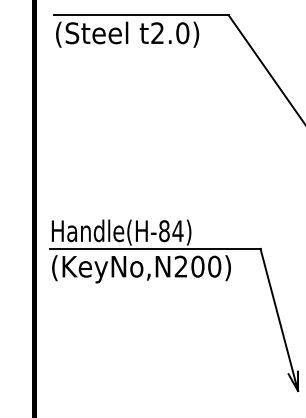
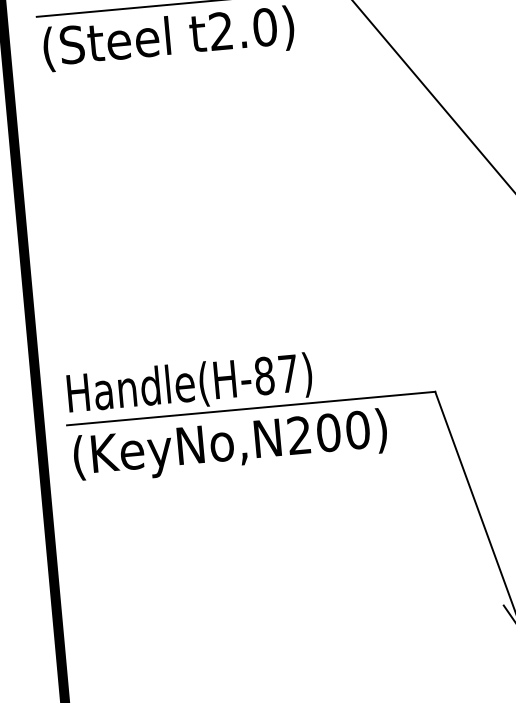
text: (177, 230) -> (287, 372), Handle(H-84) -> Handle(H-87)

